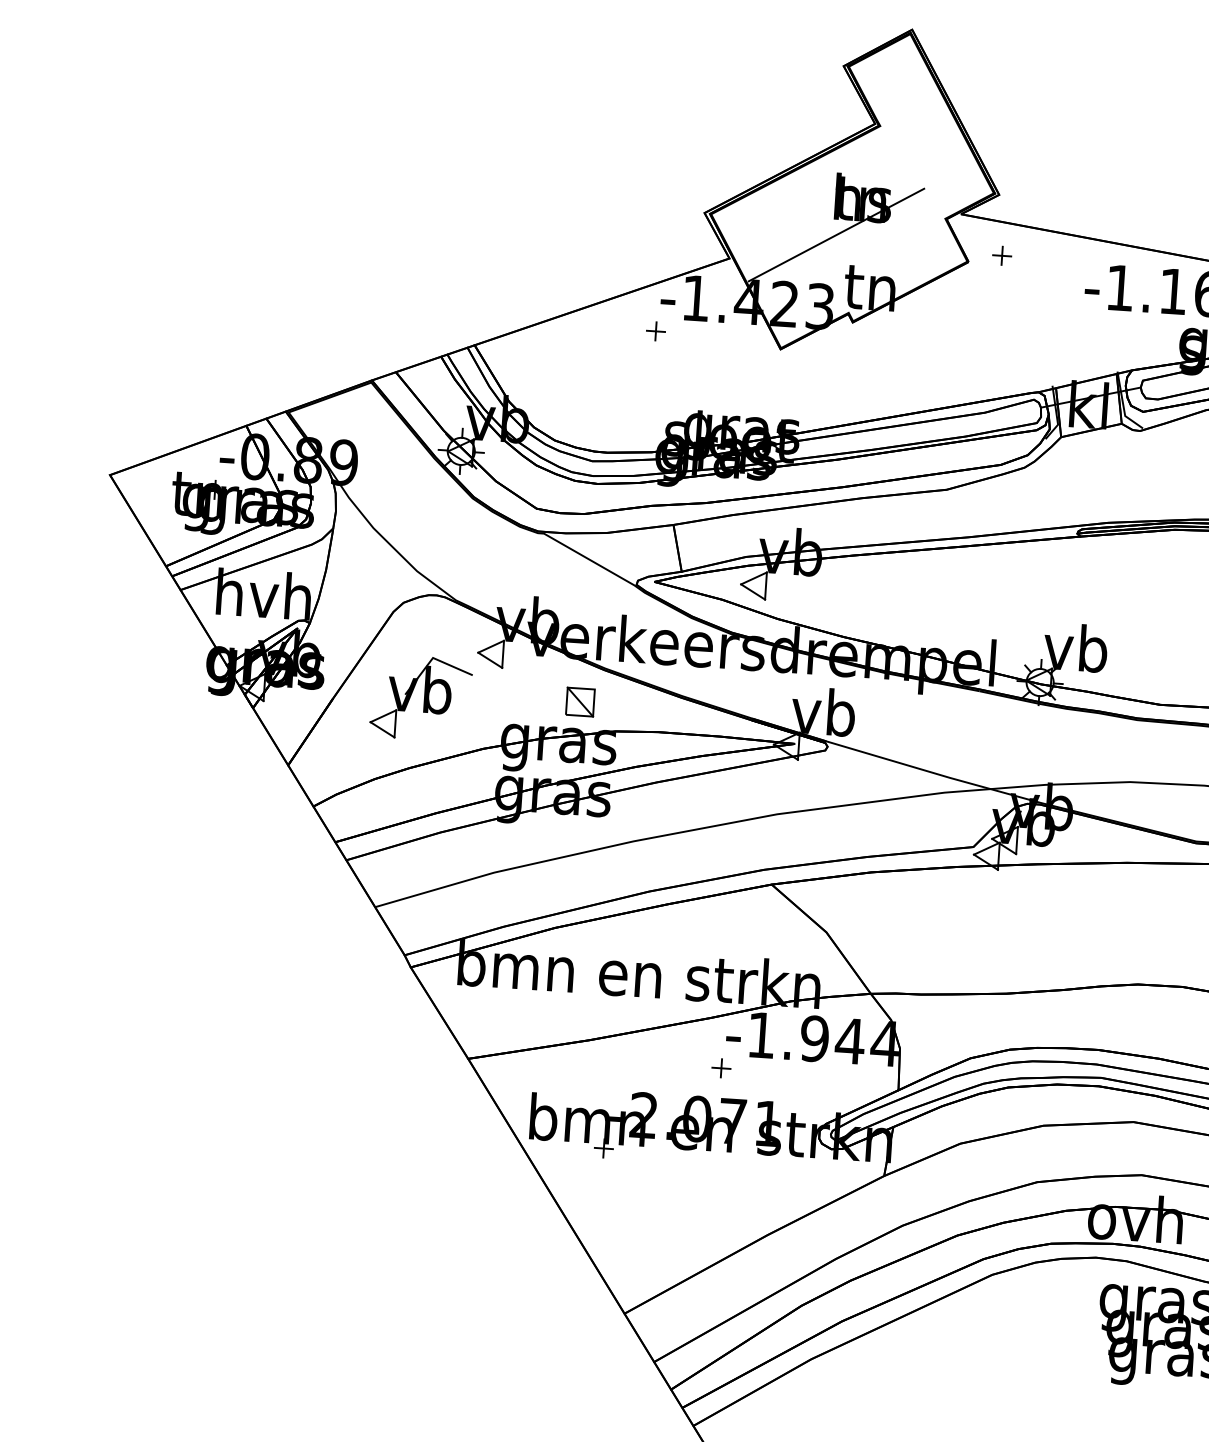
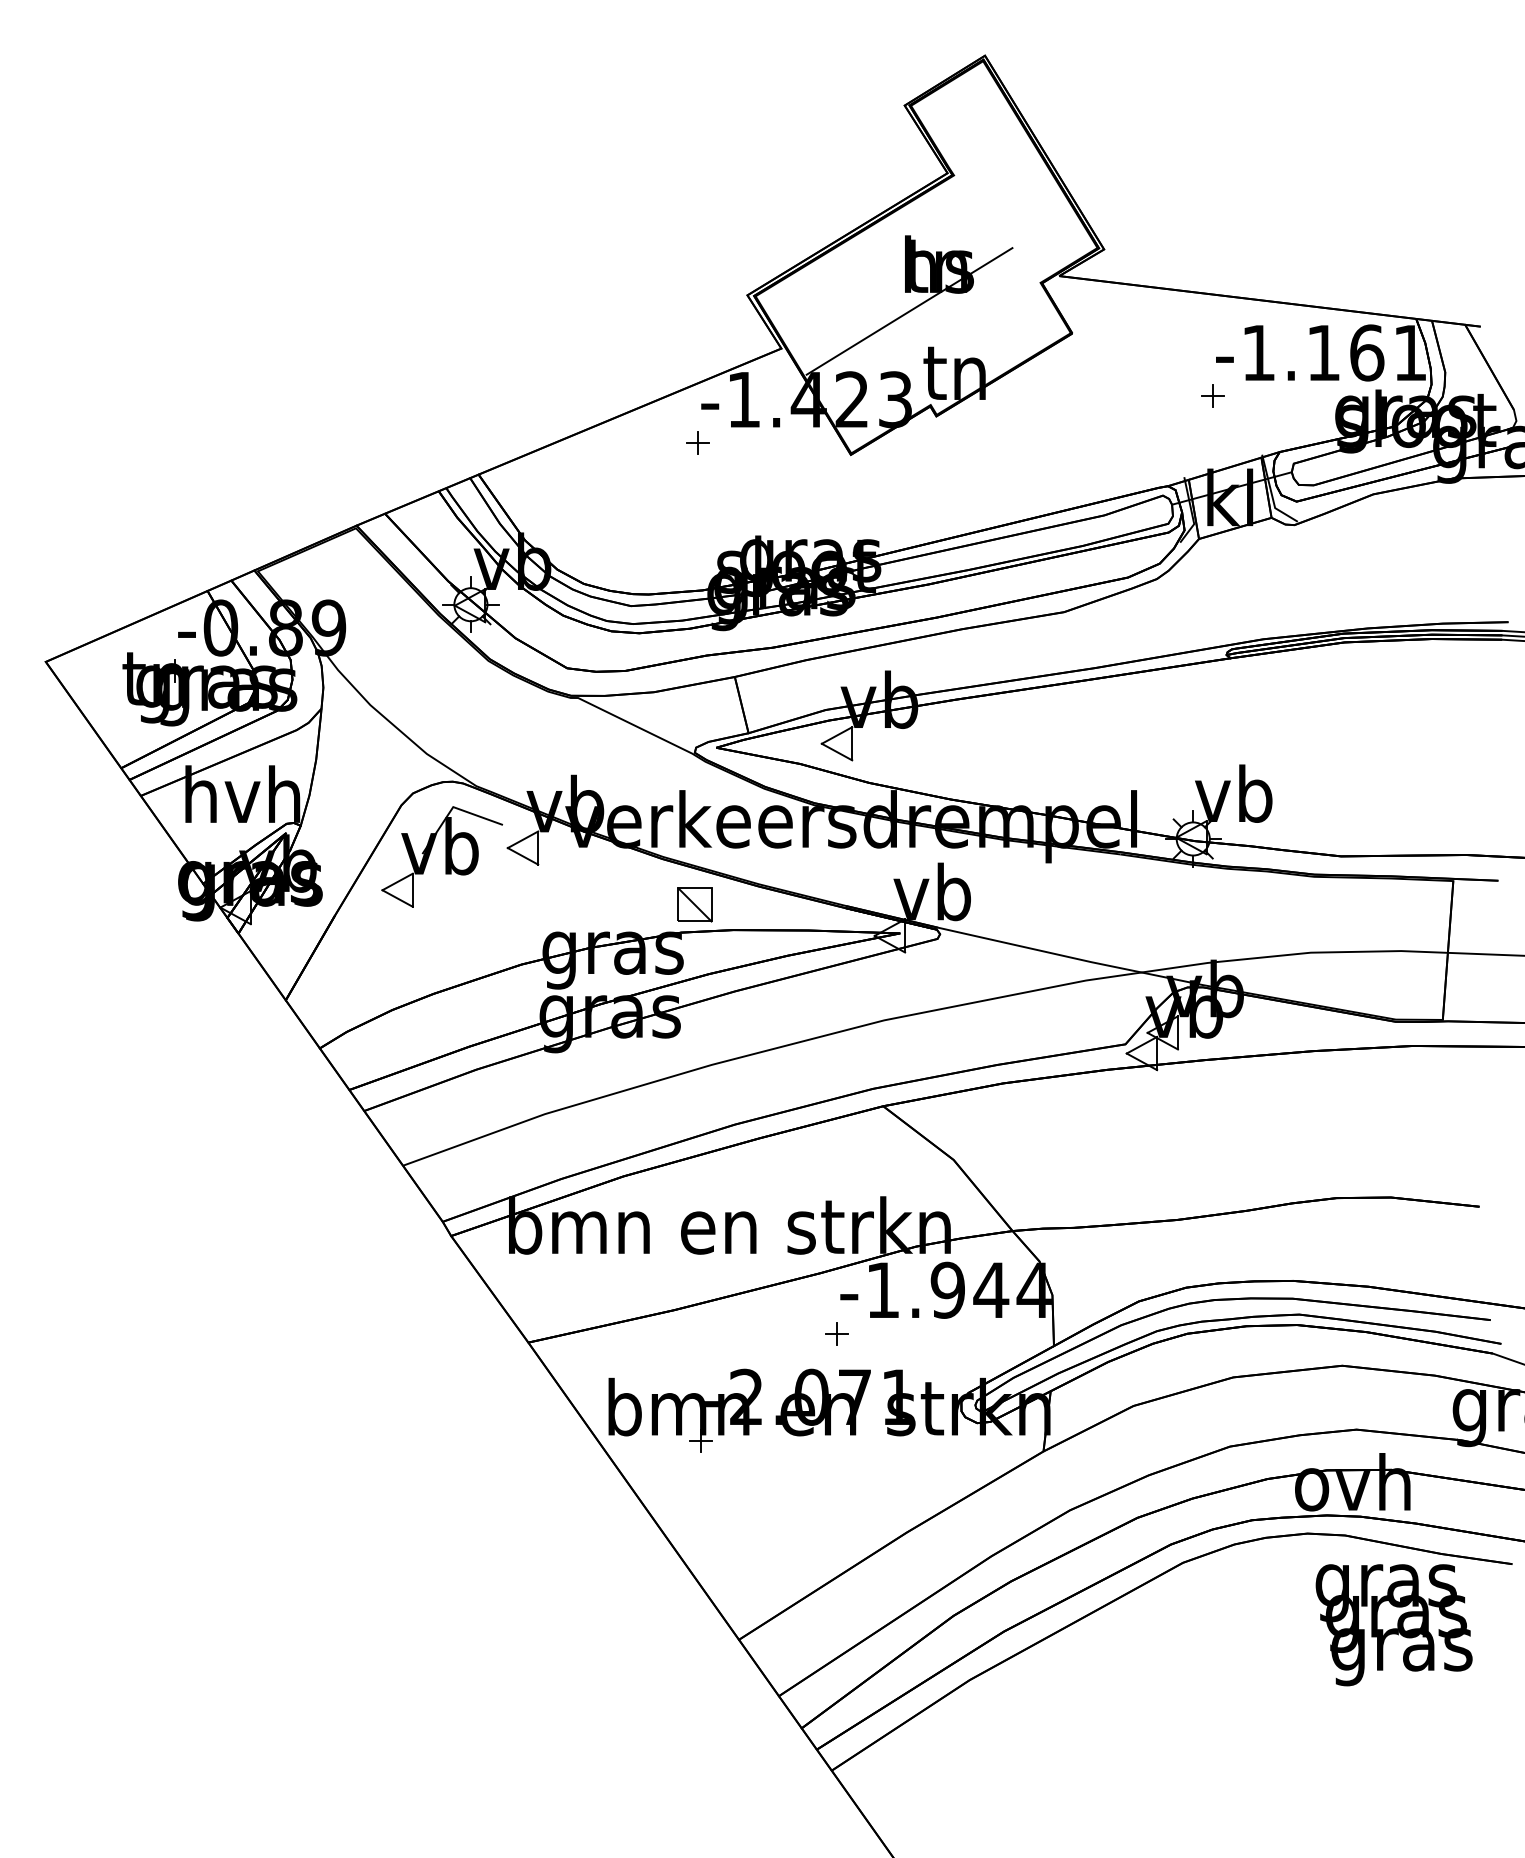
part: (1002, 255) -> (1212, 395), moved
part: (420, 697) -> (441, 856), moved
part: (580, 701) -> (694, 904), moved

